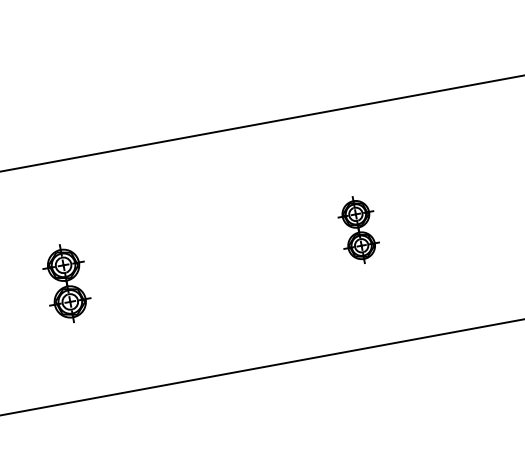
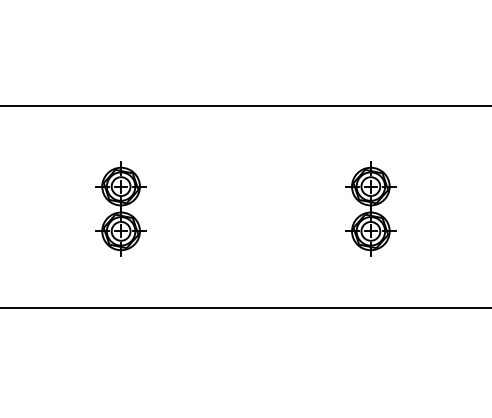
part: (358, 229) -> (370, 208), size x1.67
part: (66, 283) -> (120, 208), size x1.43

